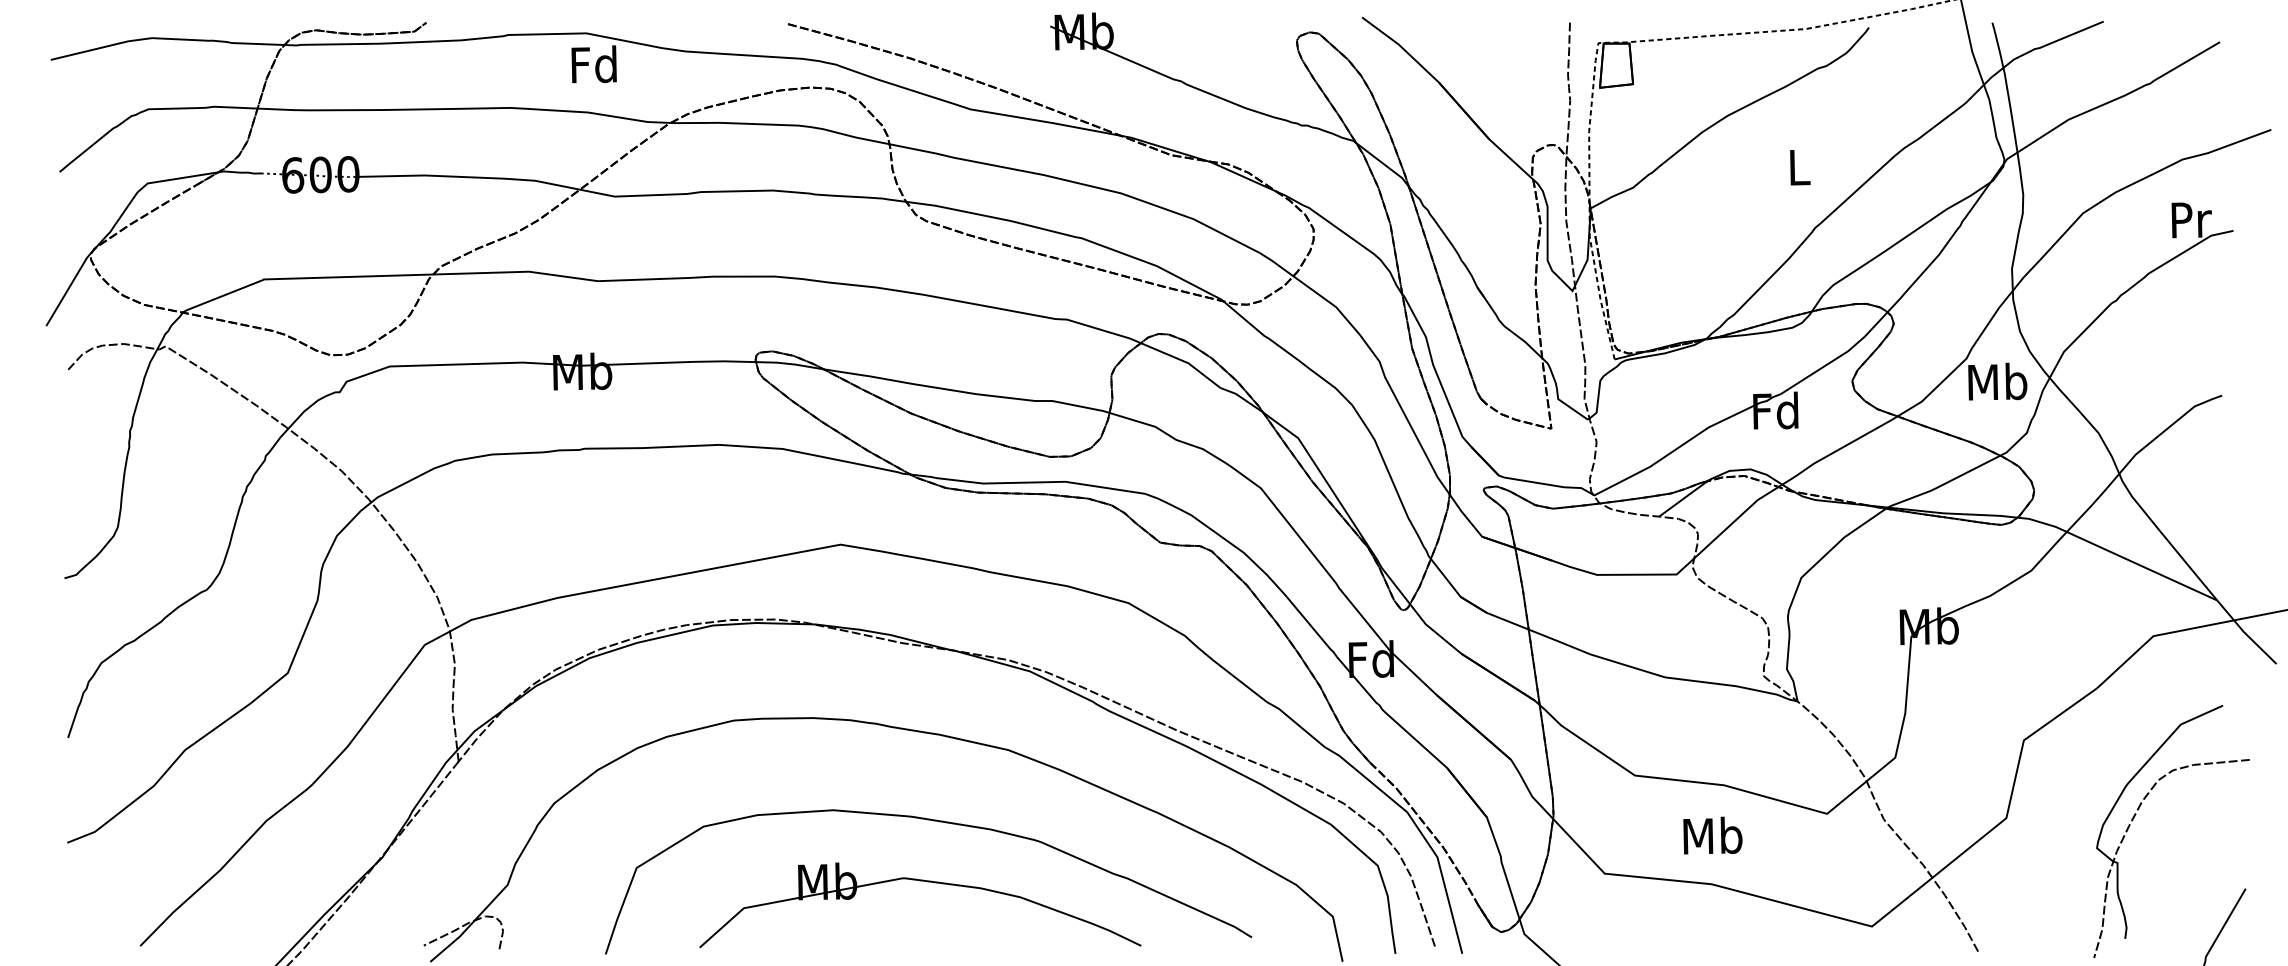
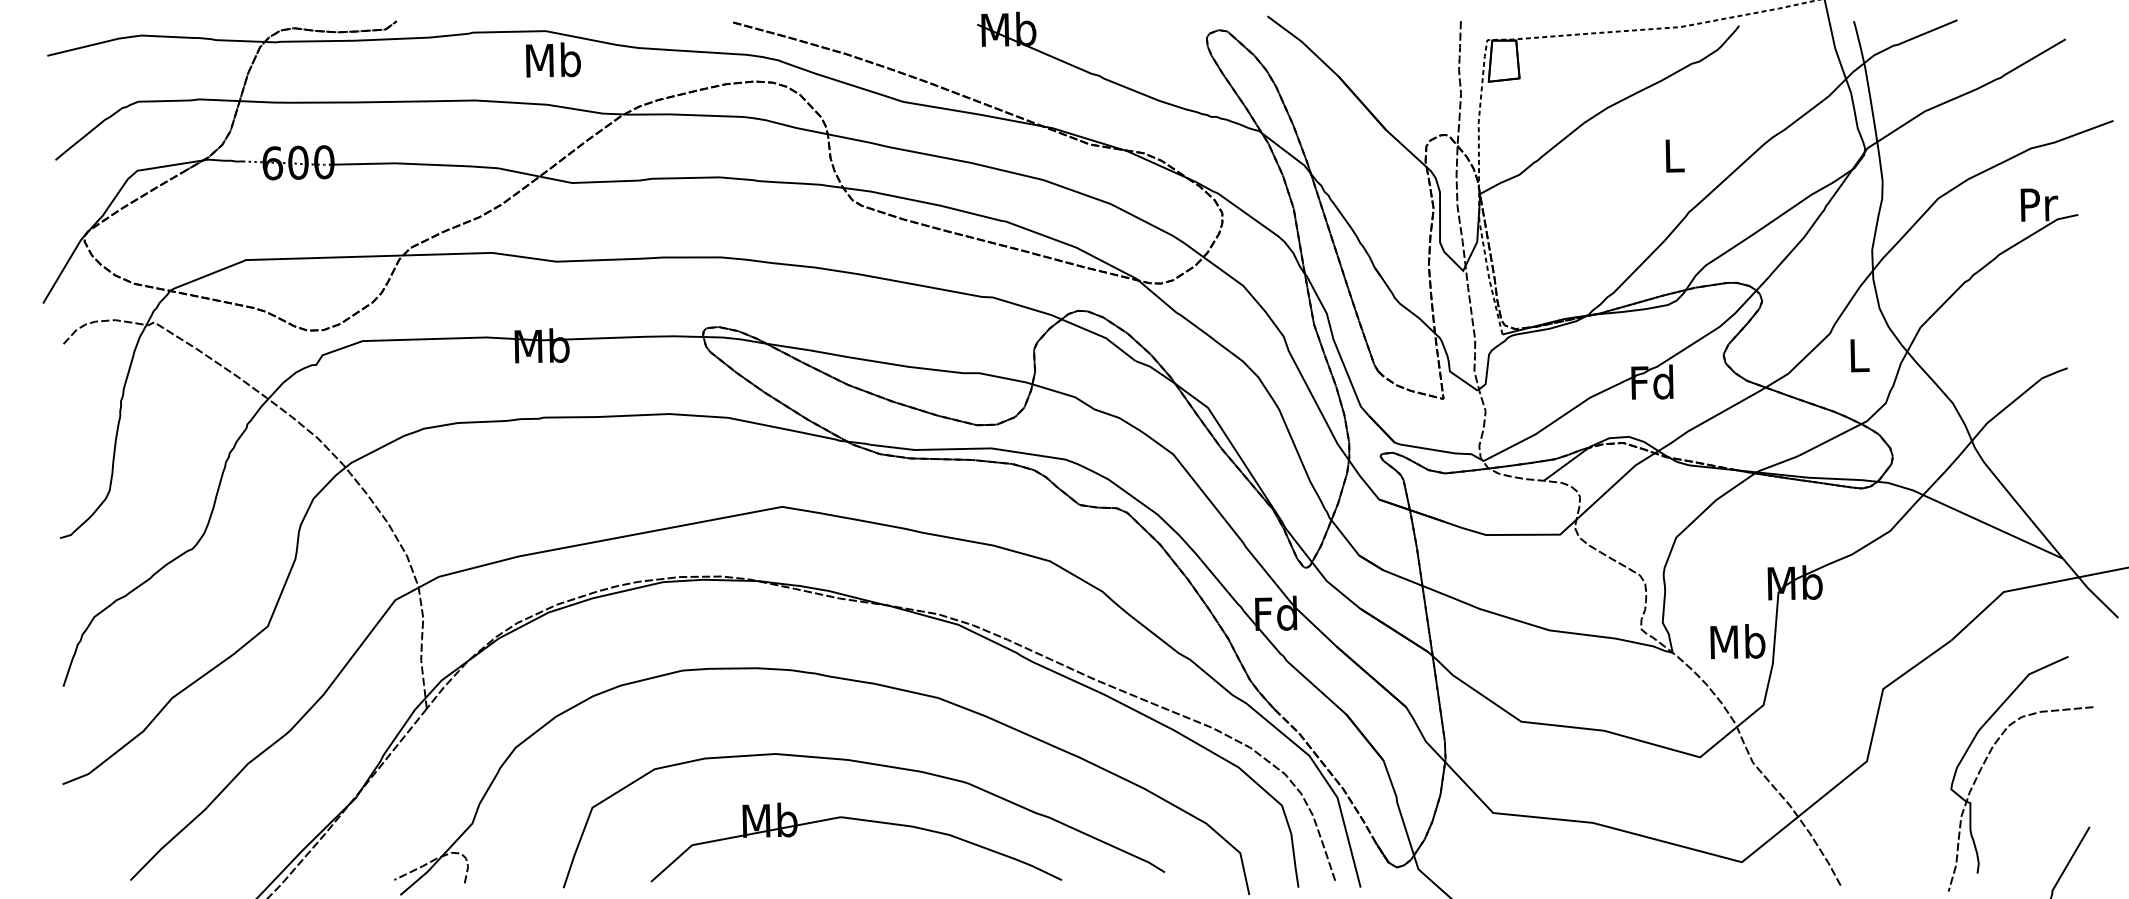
text: (594, 63) -> (553, 59), Fd -> Mb
text: (1997, 380) -> (1858, 354), Mb -> L
text: (1712, 835) -> (1737, 641), moved

